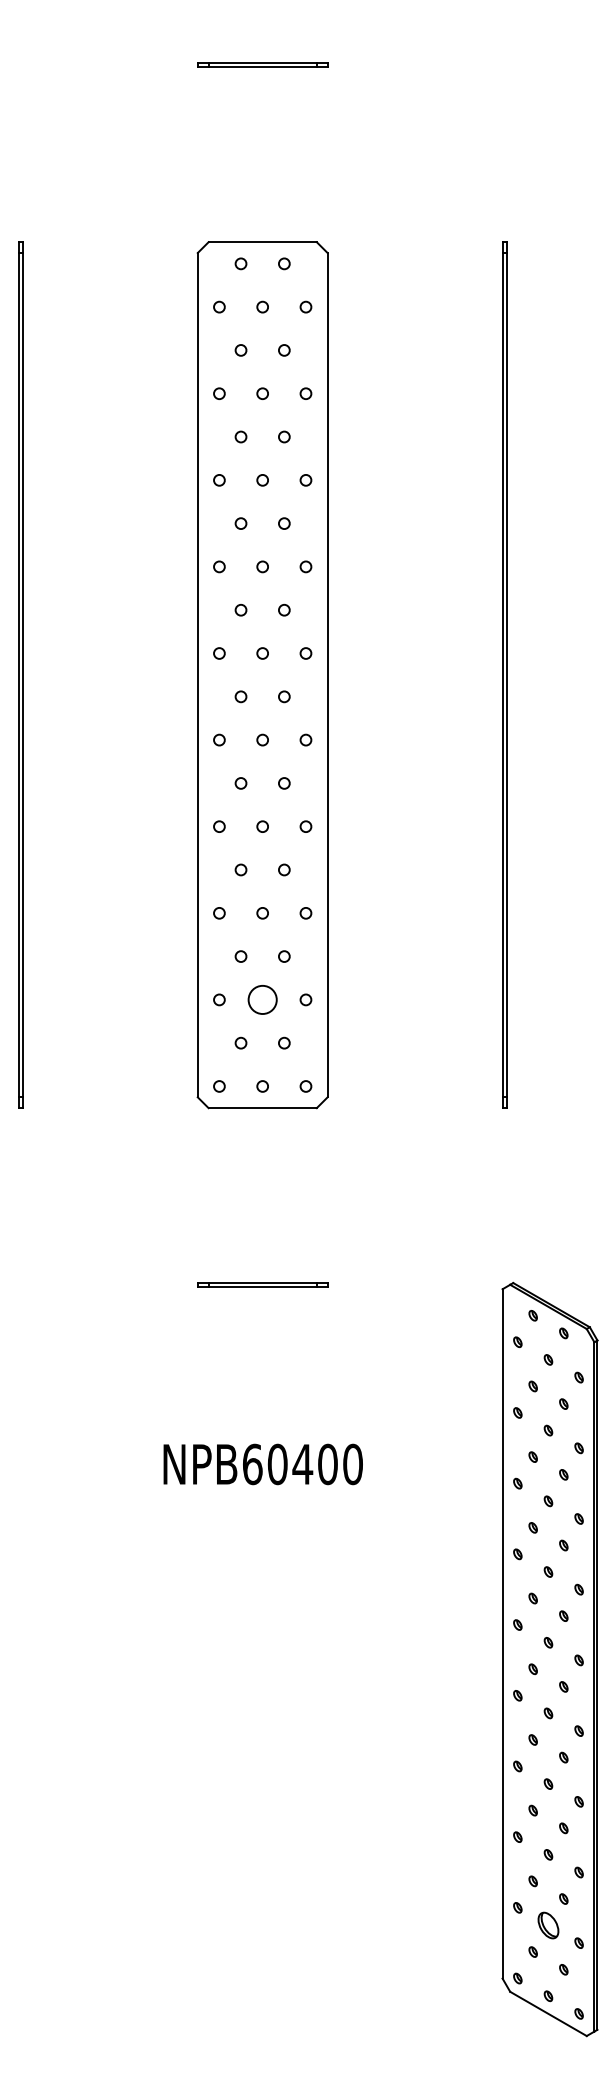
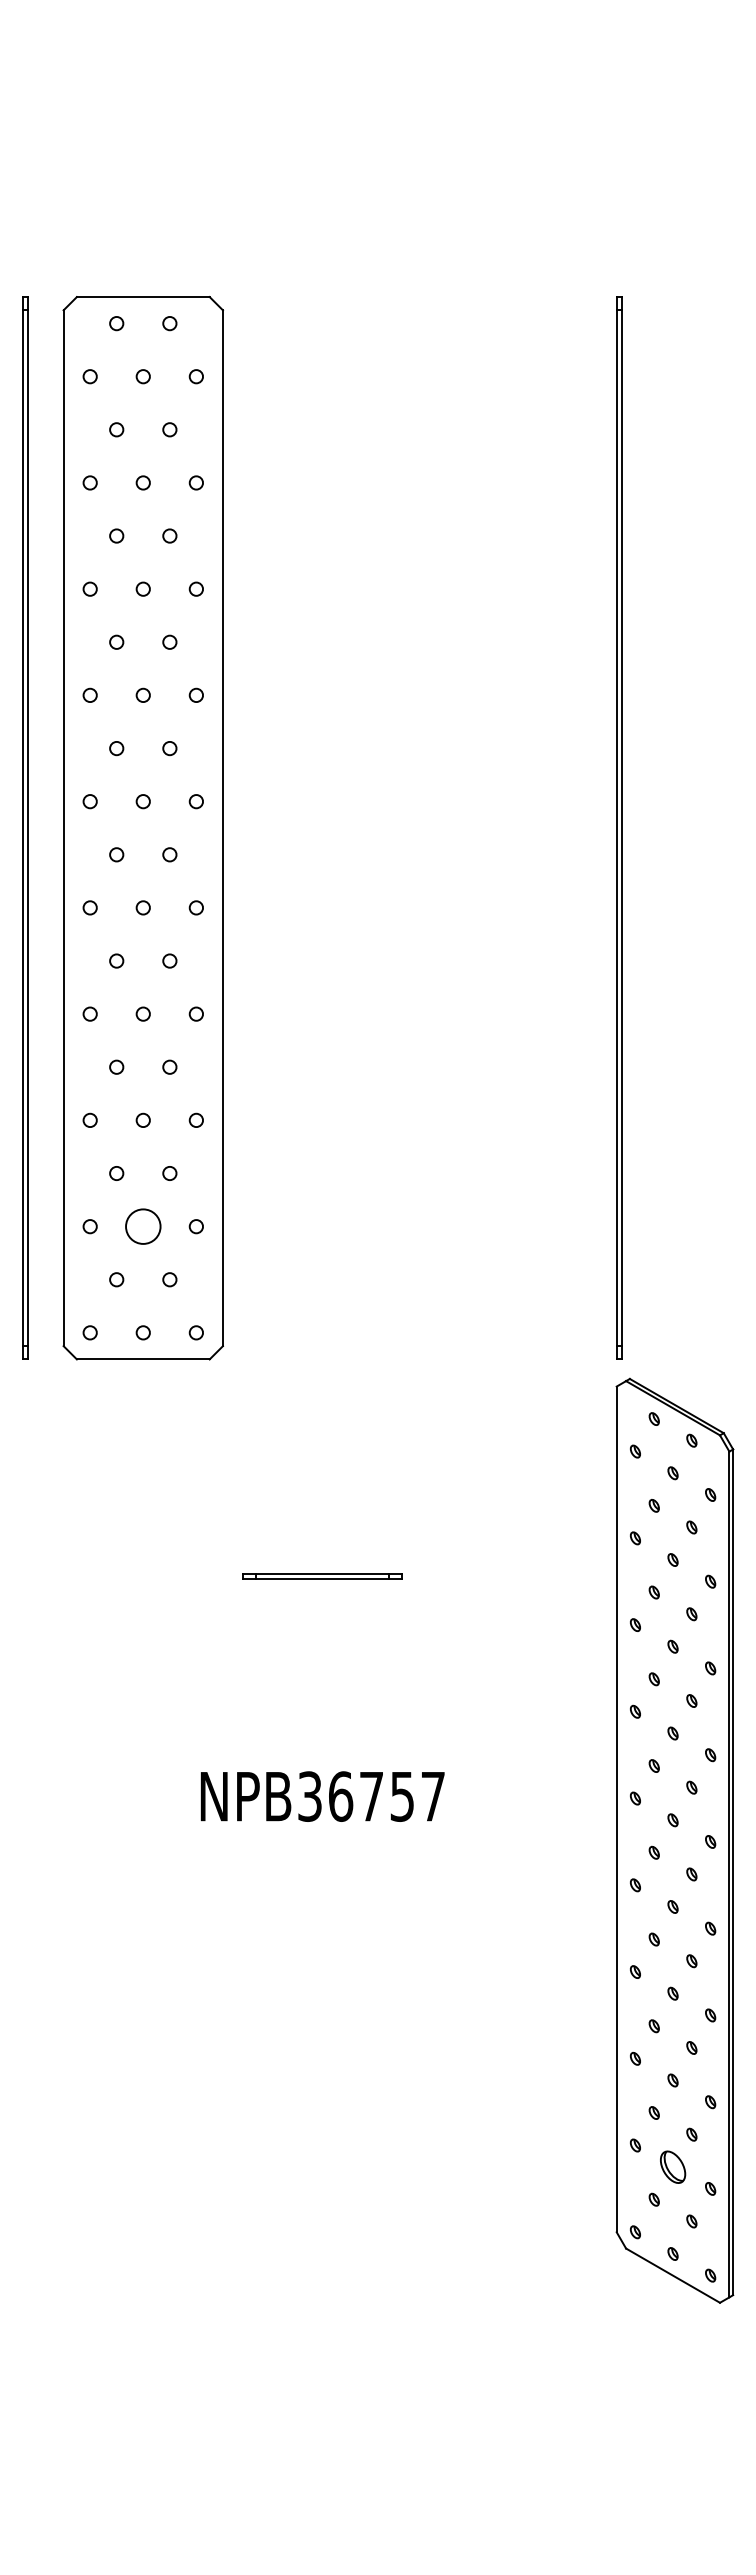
part: (262, 64) -> (322, 79), removed
part: (262, 675) -> (143, 828), moved
text: (302, 1464) -> (371, 1796), NPB60400 -> NPB36757
part: (549, 1659) -> (674, 1840), moved

